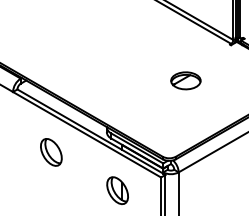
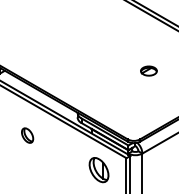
part: (185, 80) -> (148, 70), size x0.6
part: (51, 152) -> (27, 135), size x0.6
part: (117, 190) -> (98, 169), moved

